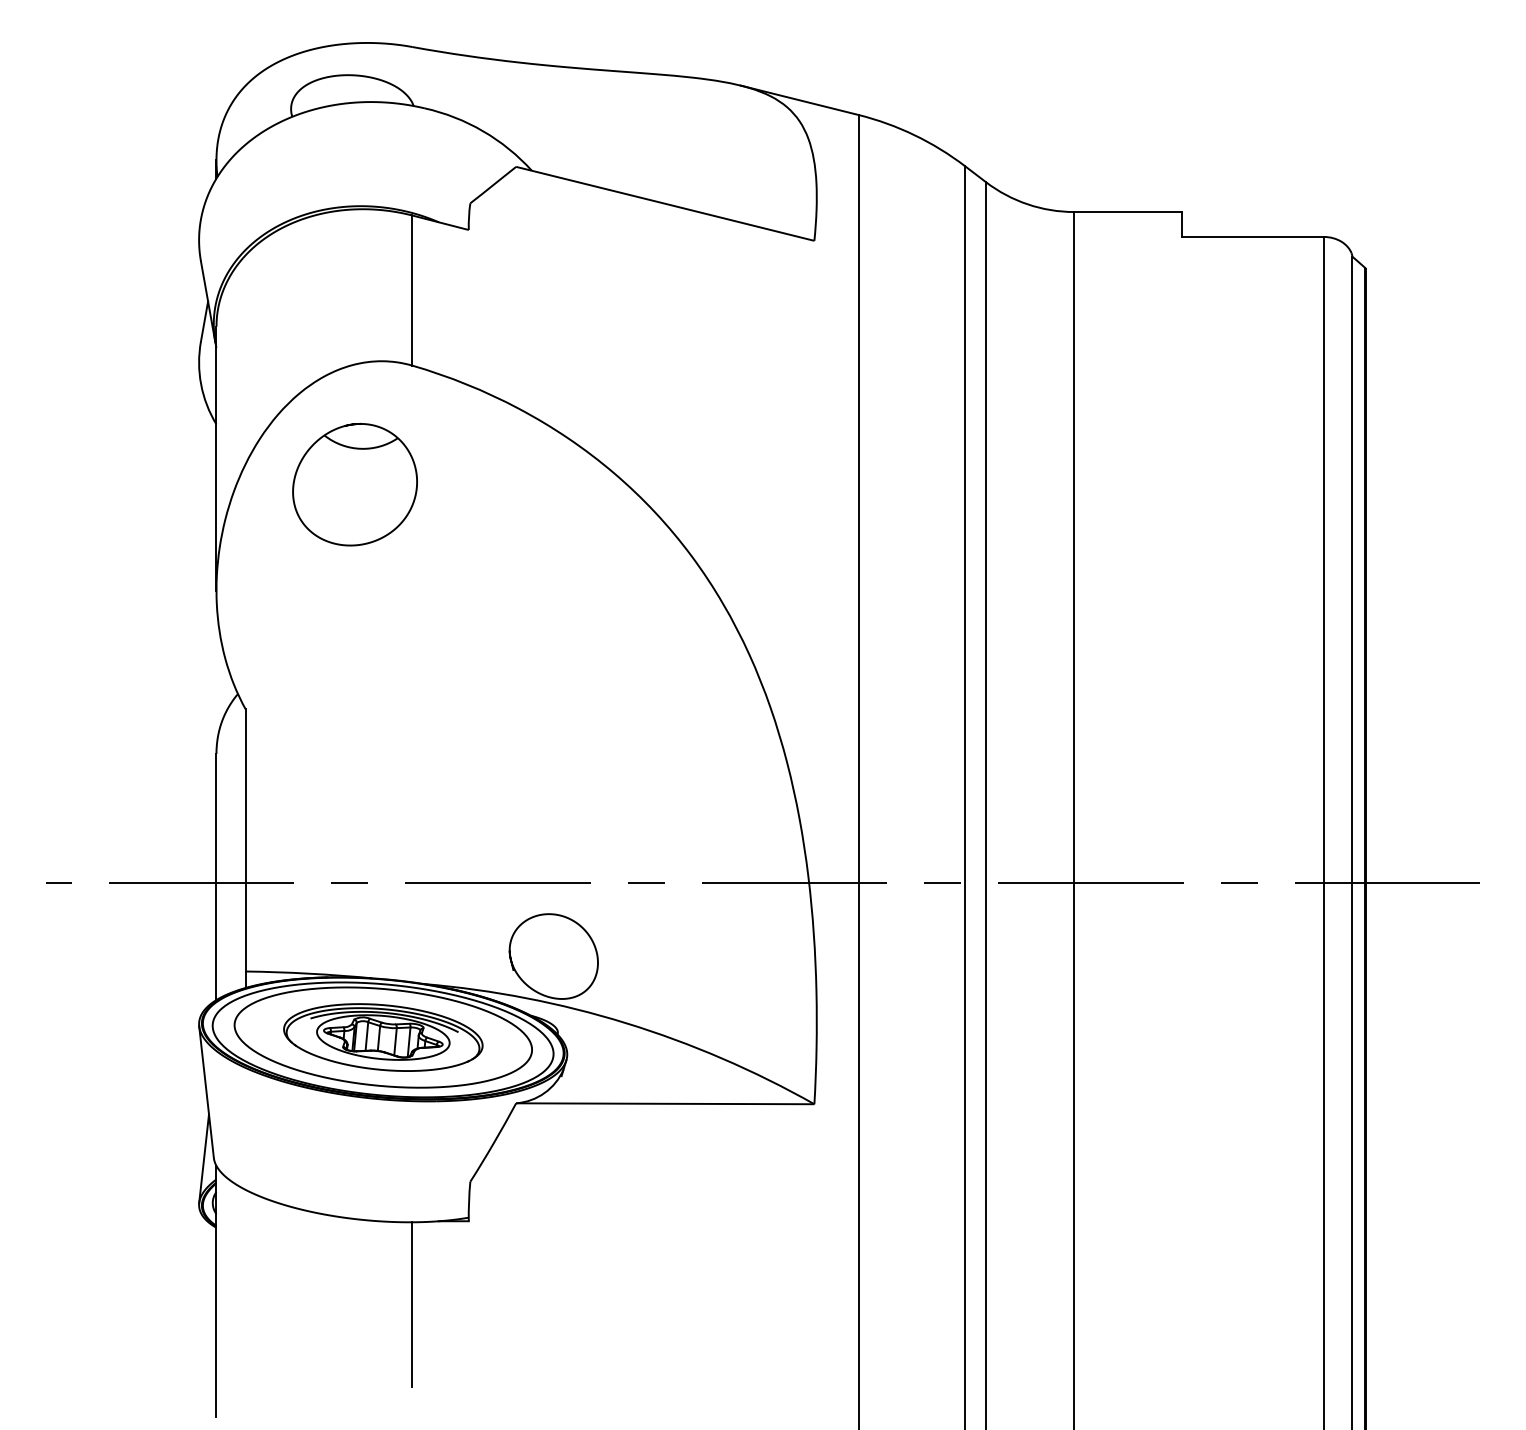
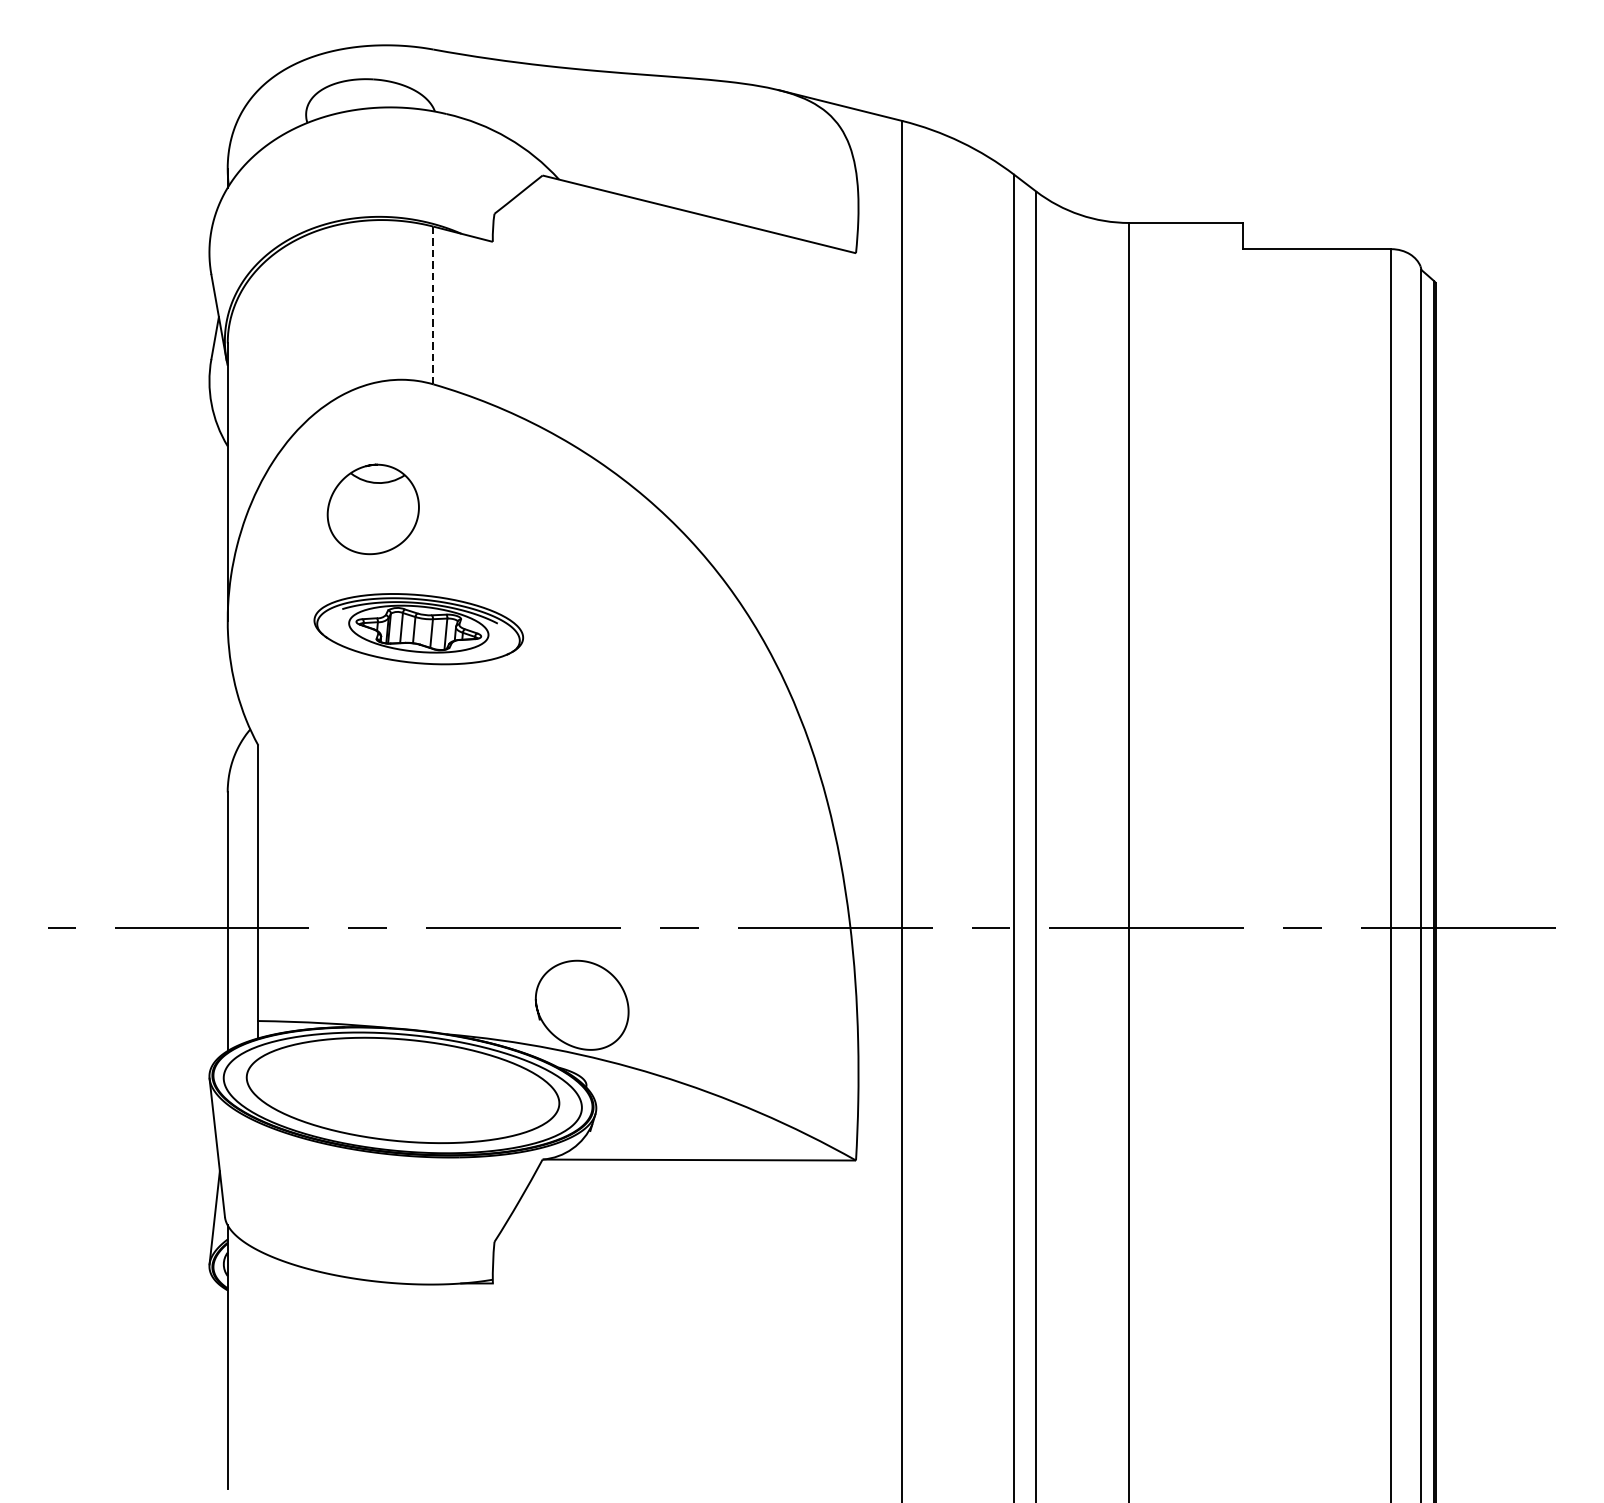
line: (412, 290) -> (433, 305), solid -> dashed
part: (354, 484) -> (372, 509), size x0.7
part: (383, 1037) -> (418, 629), moved
line: (412, 1304) -> (433, 1370), removed

